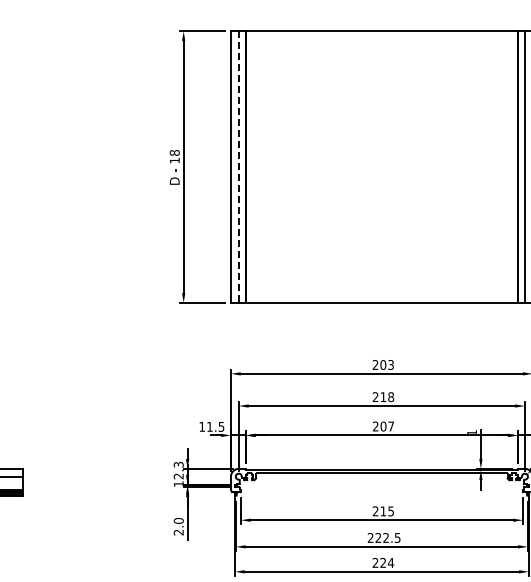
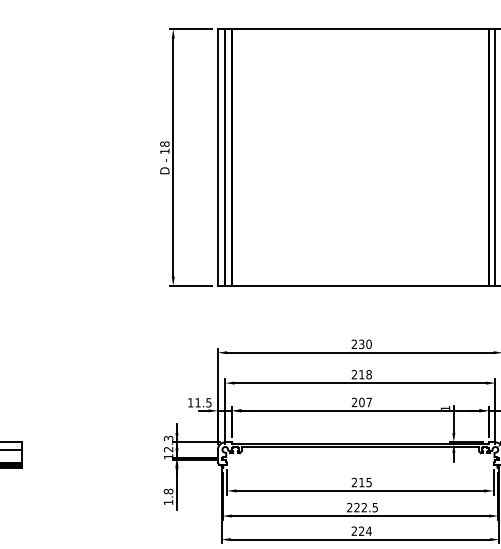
line: (238, 167) -> (225, 157), dashed -> solid
text: (387, 364) -> (365, 343), 203 -> 230
text: (178, 526) -> (168, 496), 2.0 -> 1.8

